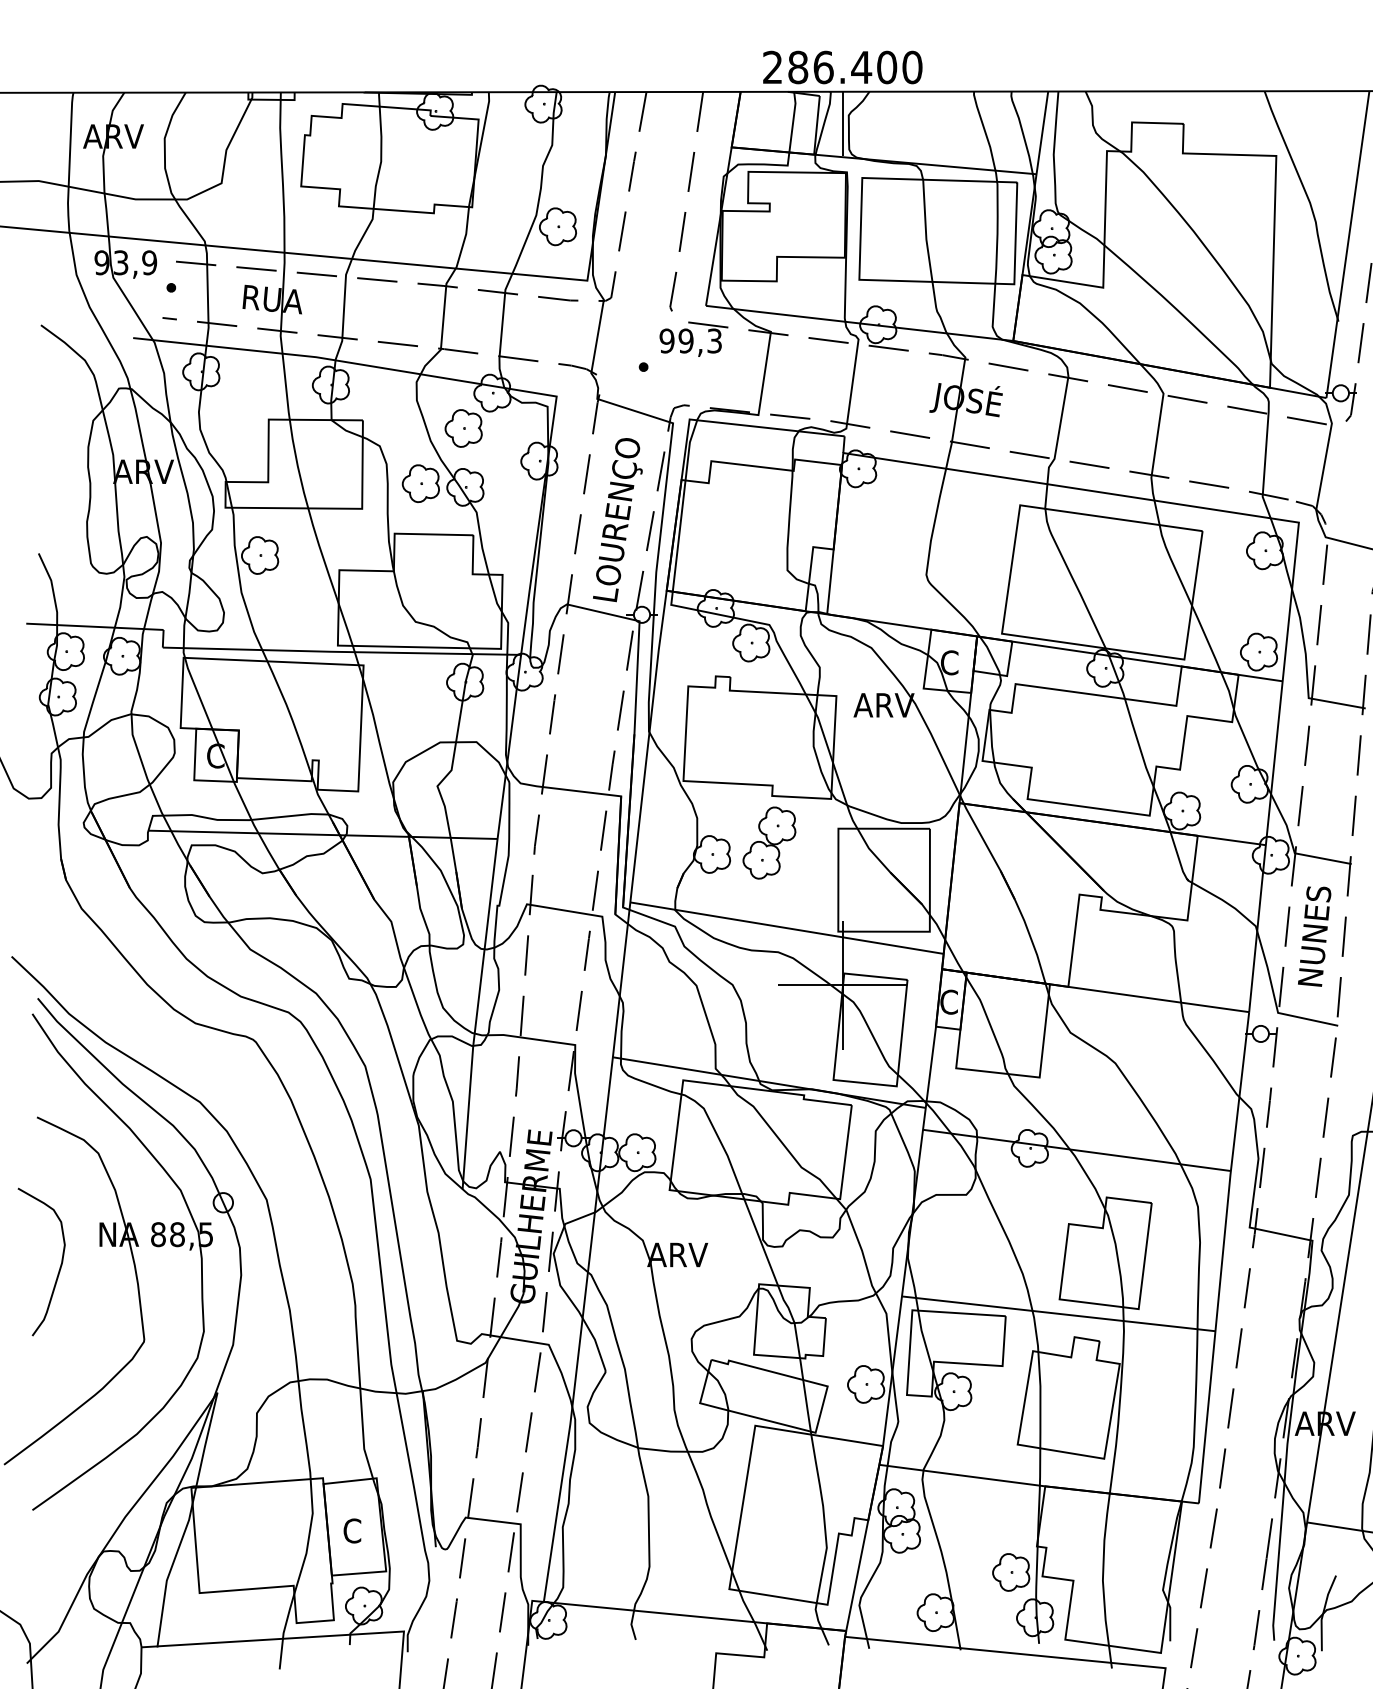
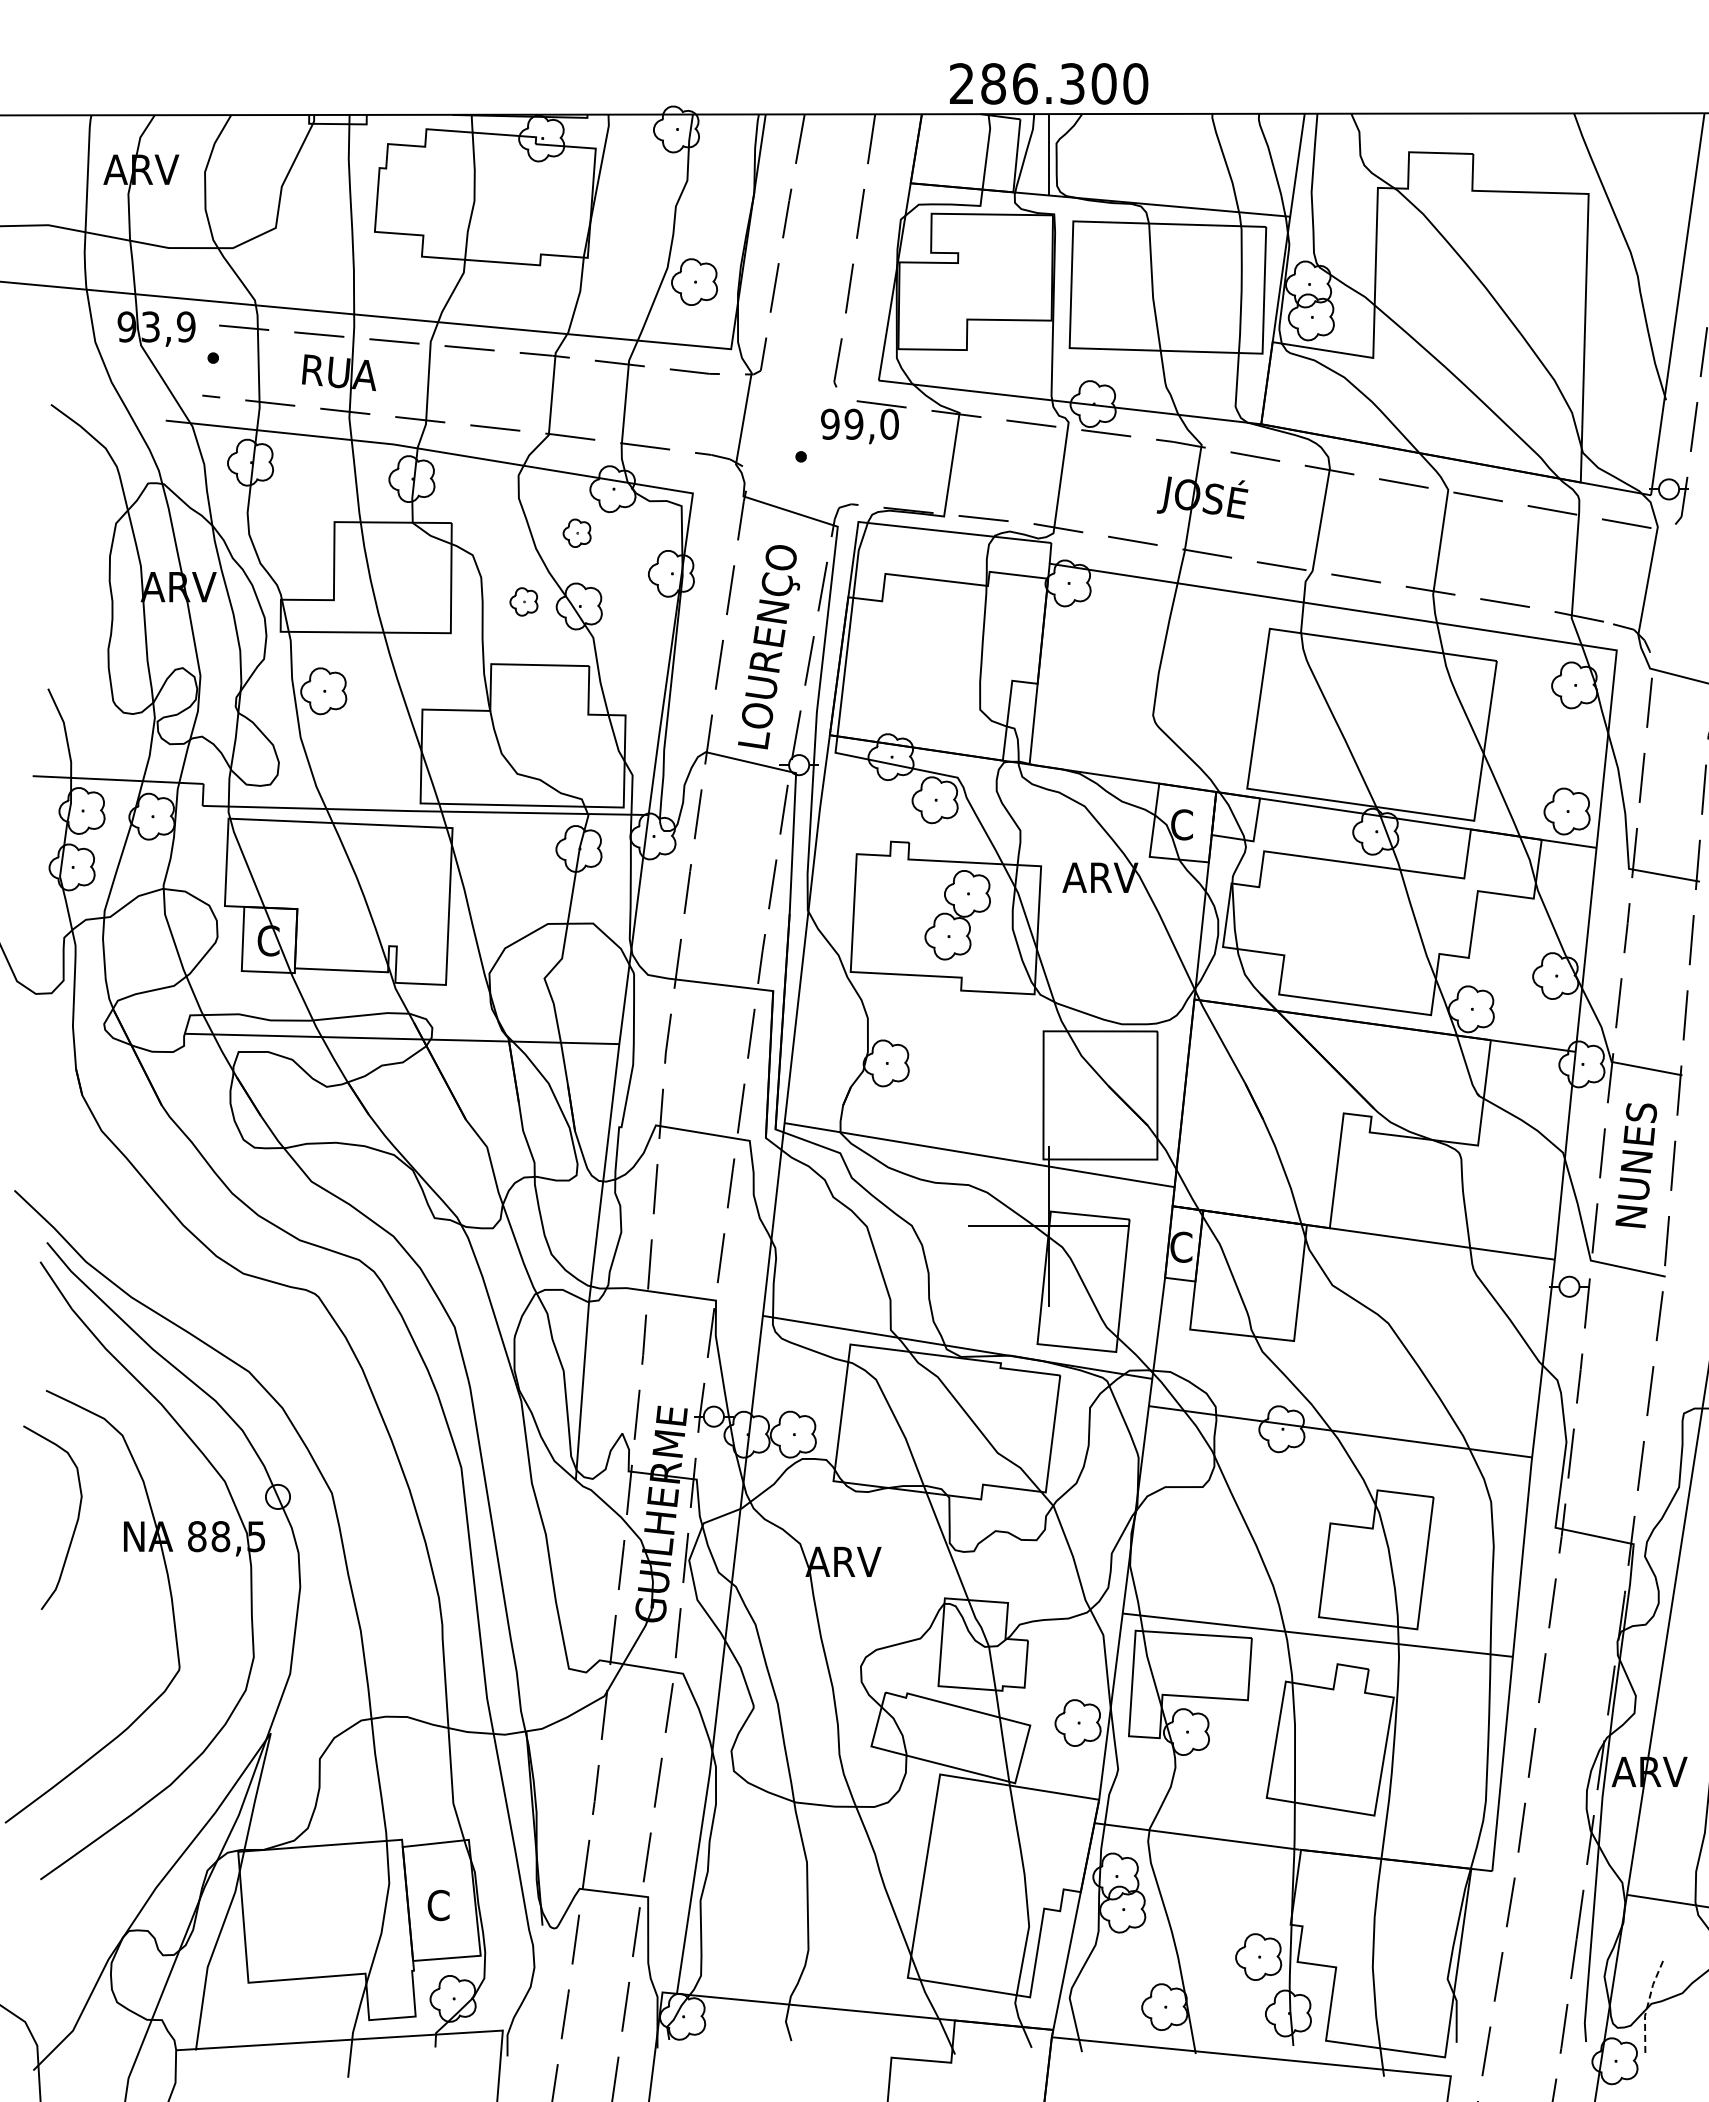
text: (861, 67) -> (1072, 83), 286.400 -> 286.300
text: (714, 340) -> (889, 423), 99,3 -> 99,0
part: (463, 428) -> (576, 533), size x0.6
part: (420, 483) -> (523, 601), size x0.6
part: (769, 843) -> (957, 915), moved
curve: (59, 1266) -> (75, 1523), moved
line: (1323, 1612) -> (1647, 2006), solid -> dashed

